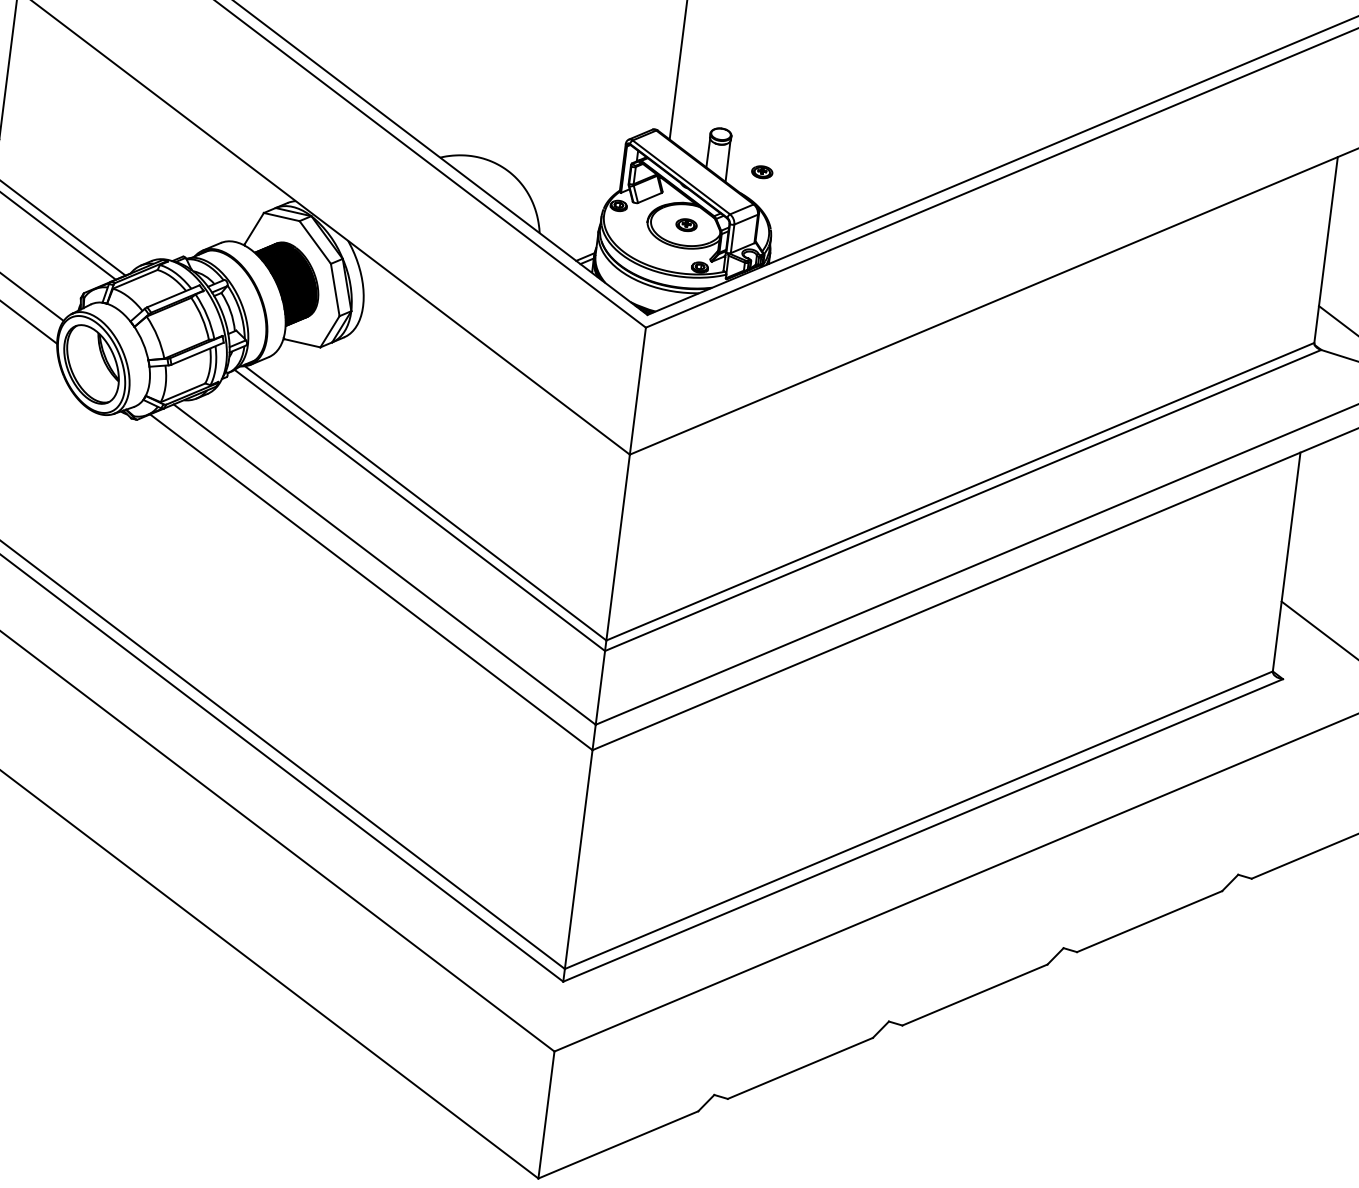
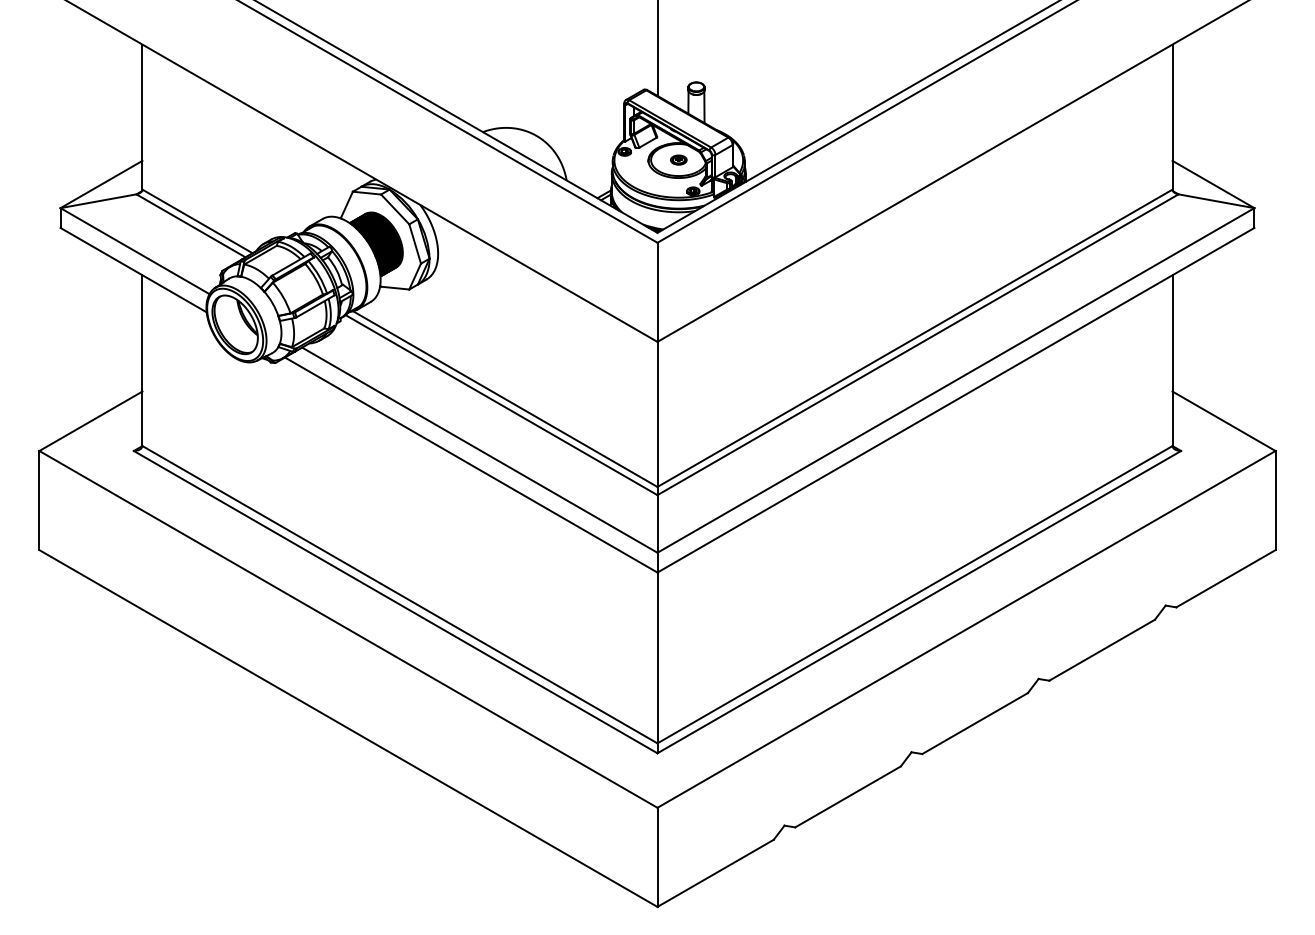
part: (761, 171) -> (731, 111), removed

